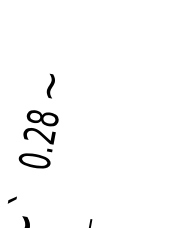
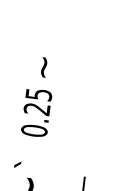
text: (42, 118) -> (38, 94), 0.28 -> 0.25

